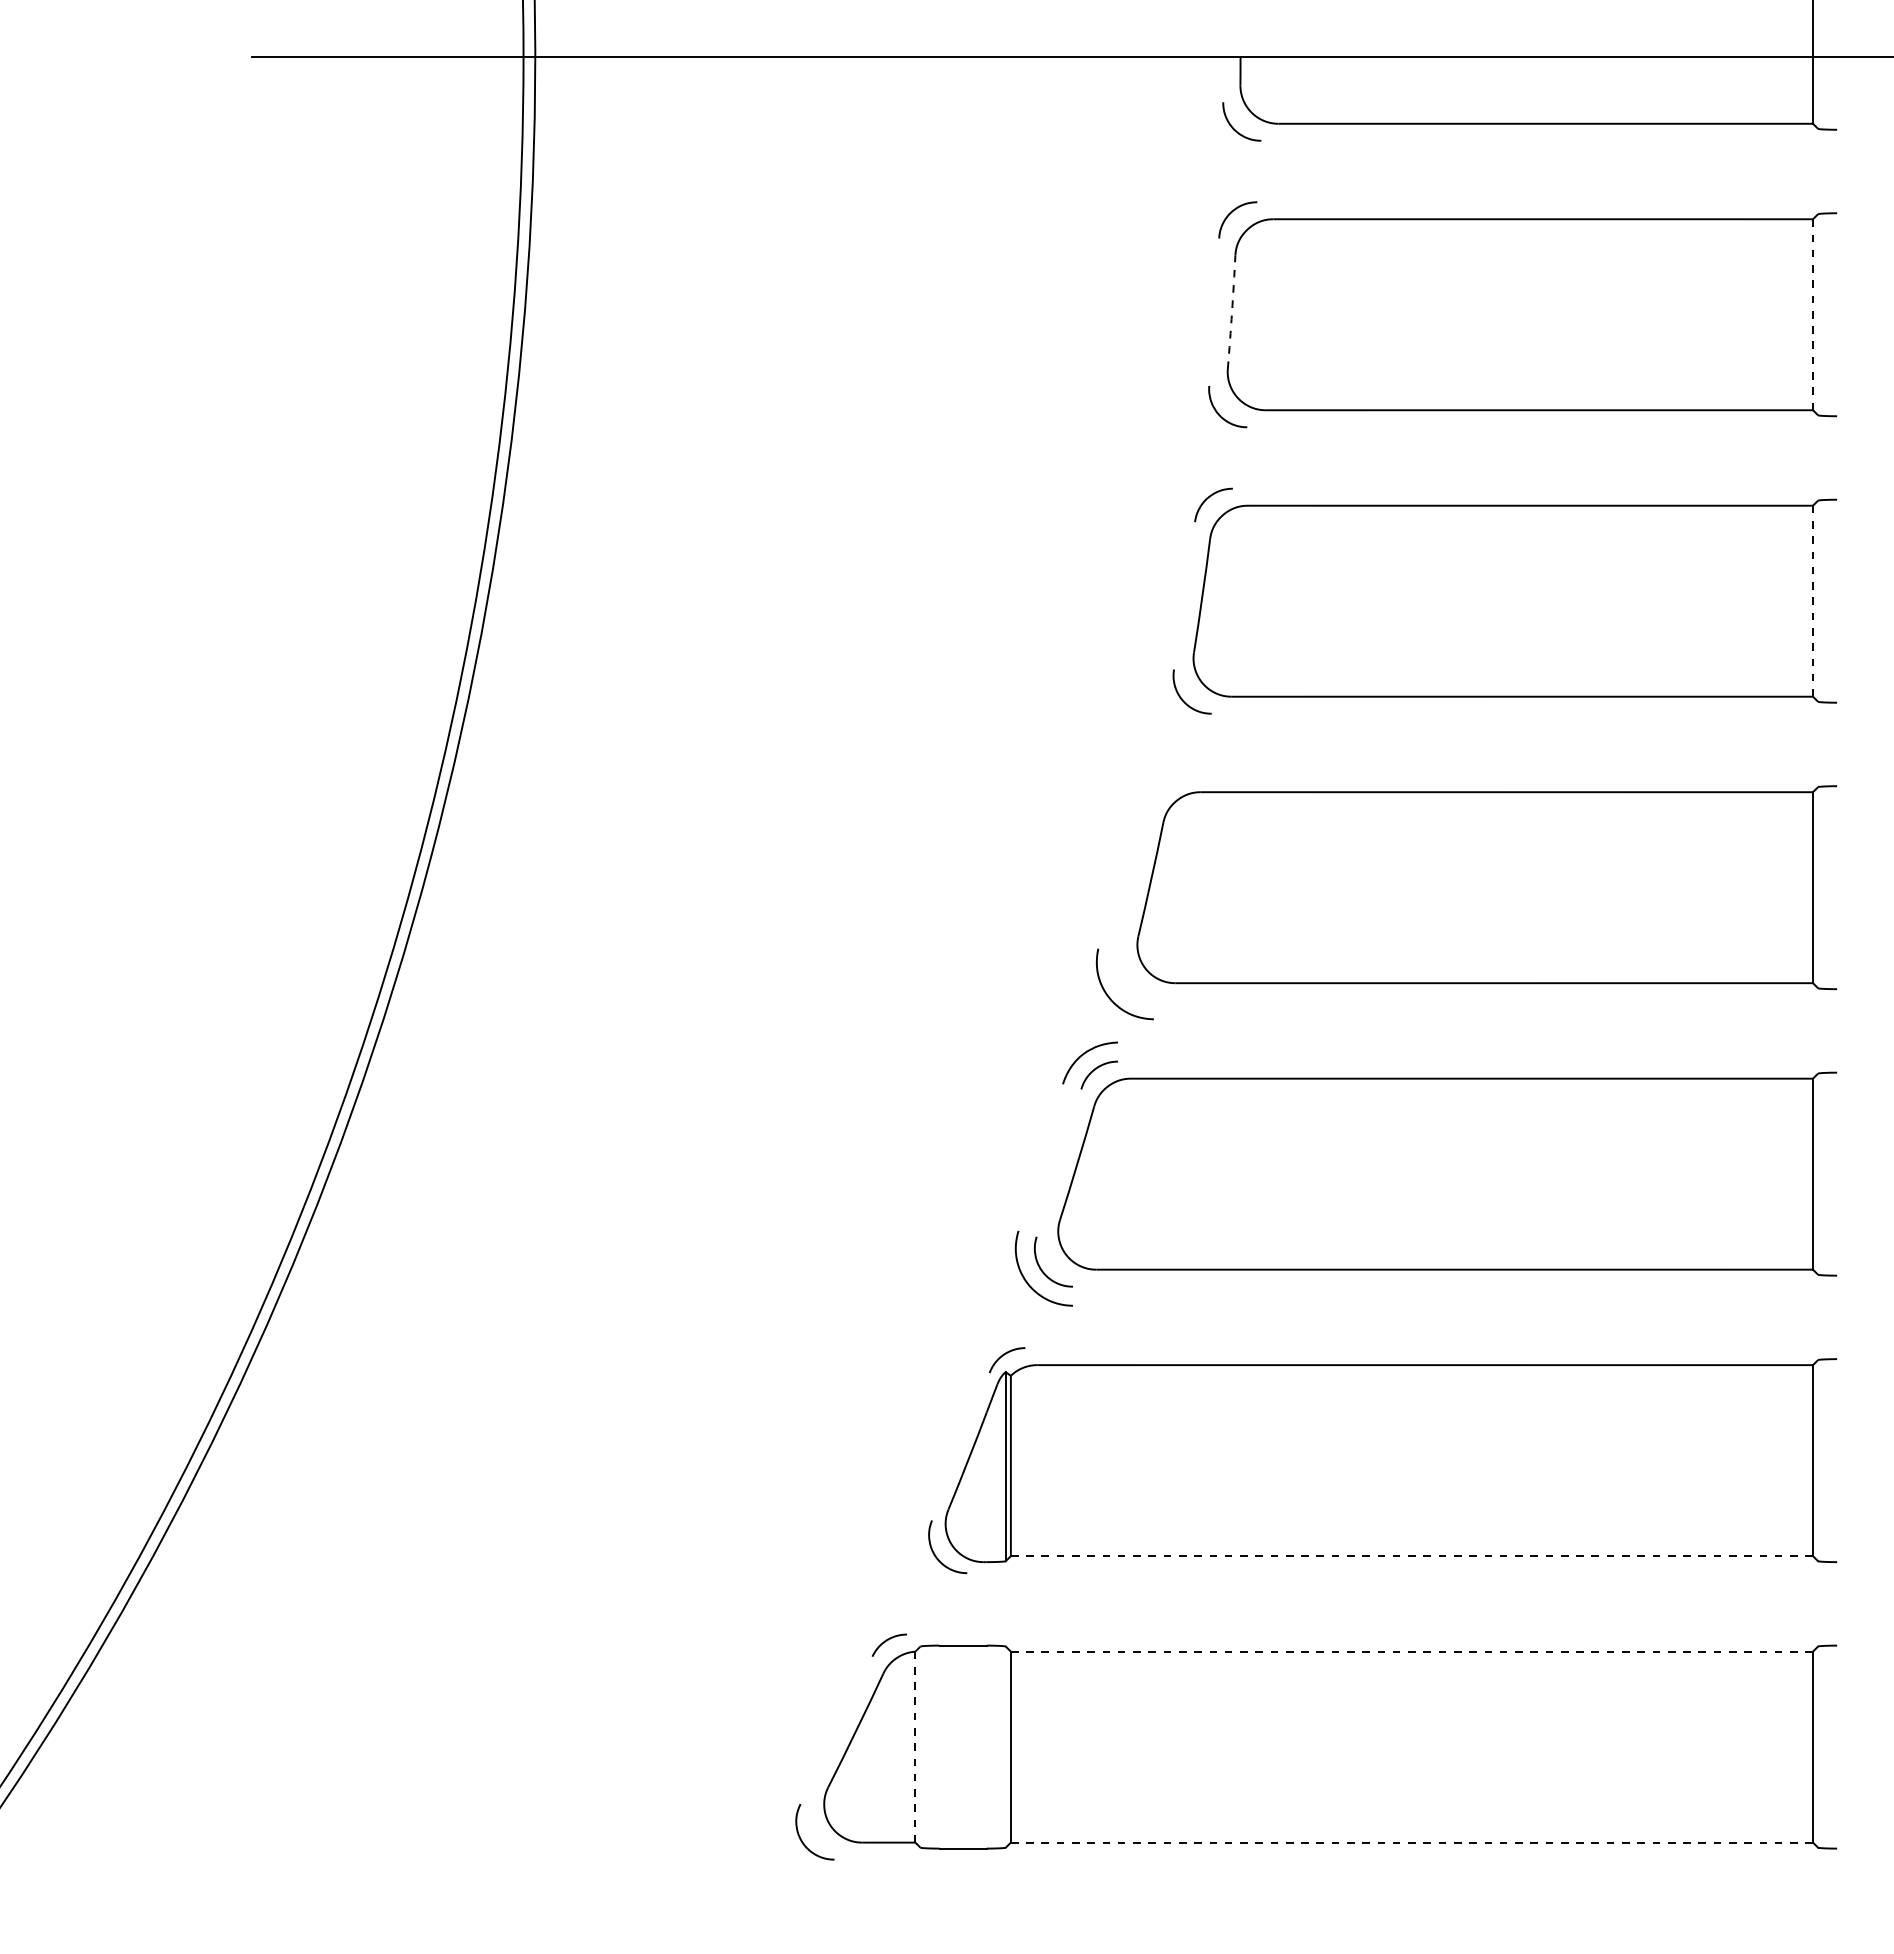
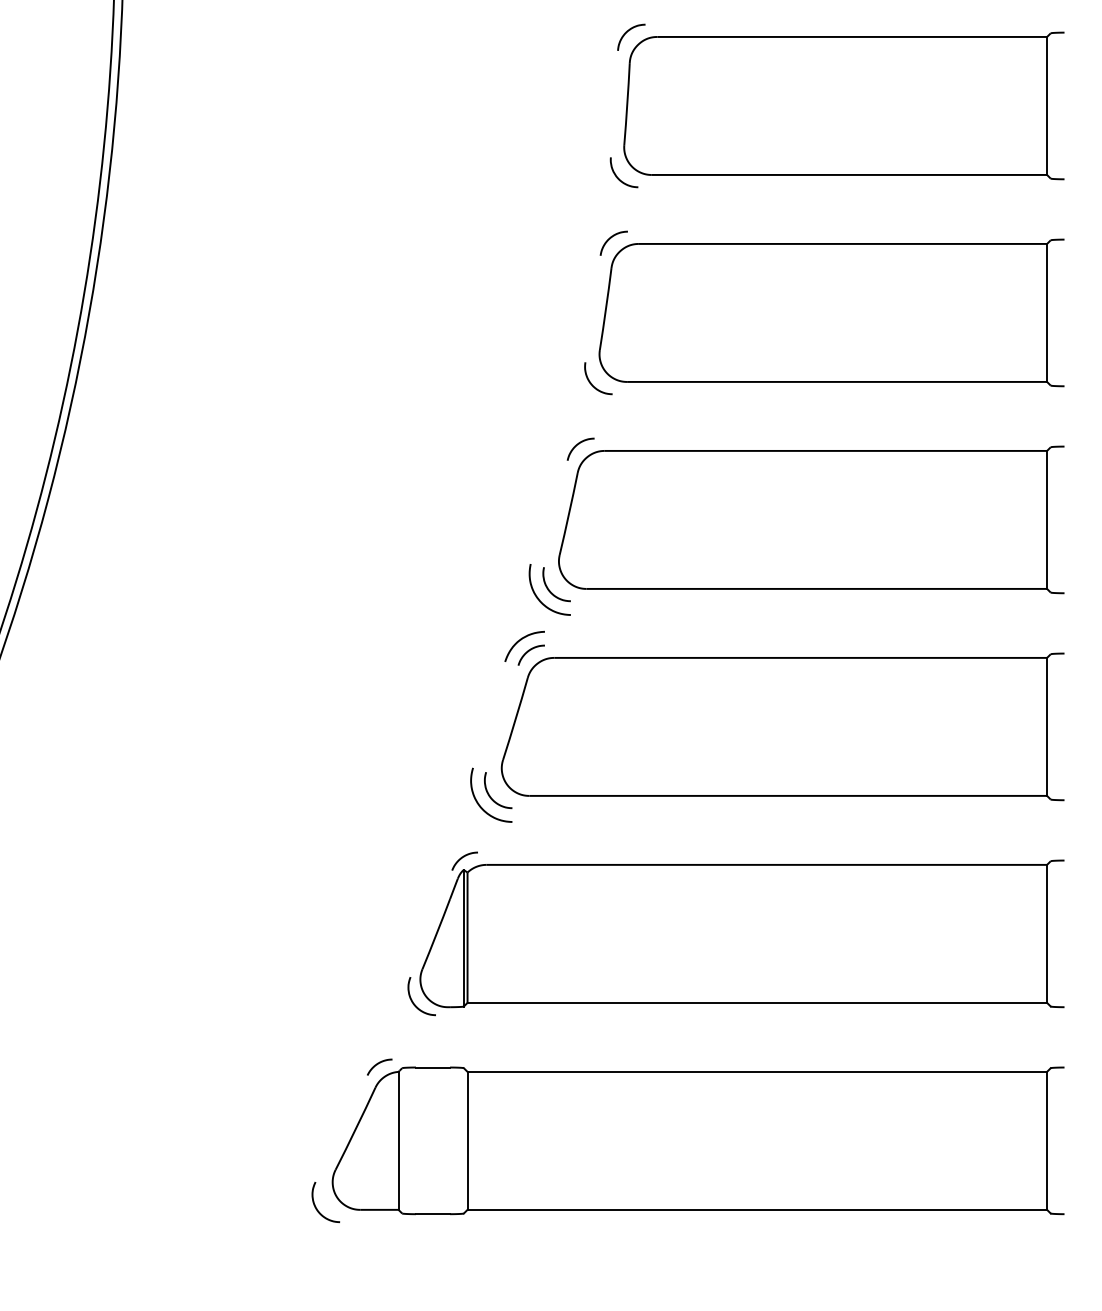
arc: (1232, 312) -> (627, 104), dashed -> solid
line: (1813, 314) -> (1047, 105), dashed -> solid
line: (1813, 600) -> (1047, 312), dashed -> solid
curve: (1163, 784) -> (577, 445), added
curve: (1124, 984) -> (549, 589), added
line: (1412, 1556) -> (757, 1003), dashed -> solid
line: (1411, 1651) -> (756, 1071), dashed -> solid
line: (915, 1746) -> (398, 1140), dashed -> solid
line: (1412, 1842) -> (757, 1209), dashed -> solid

